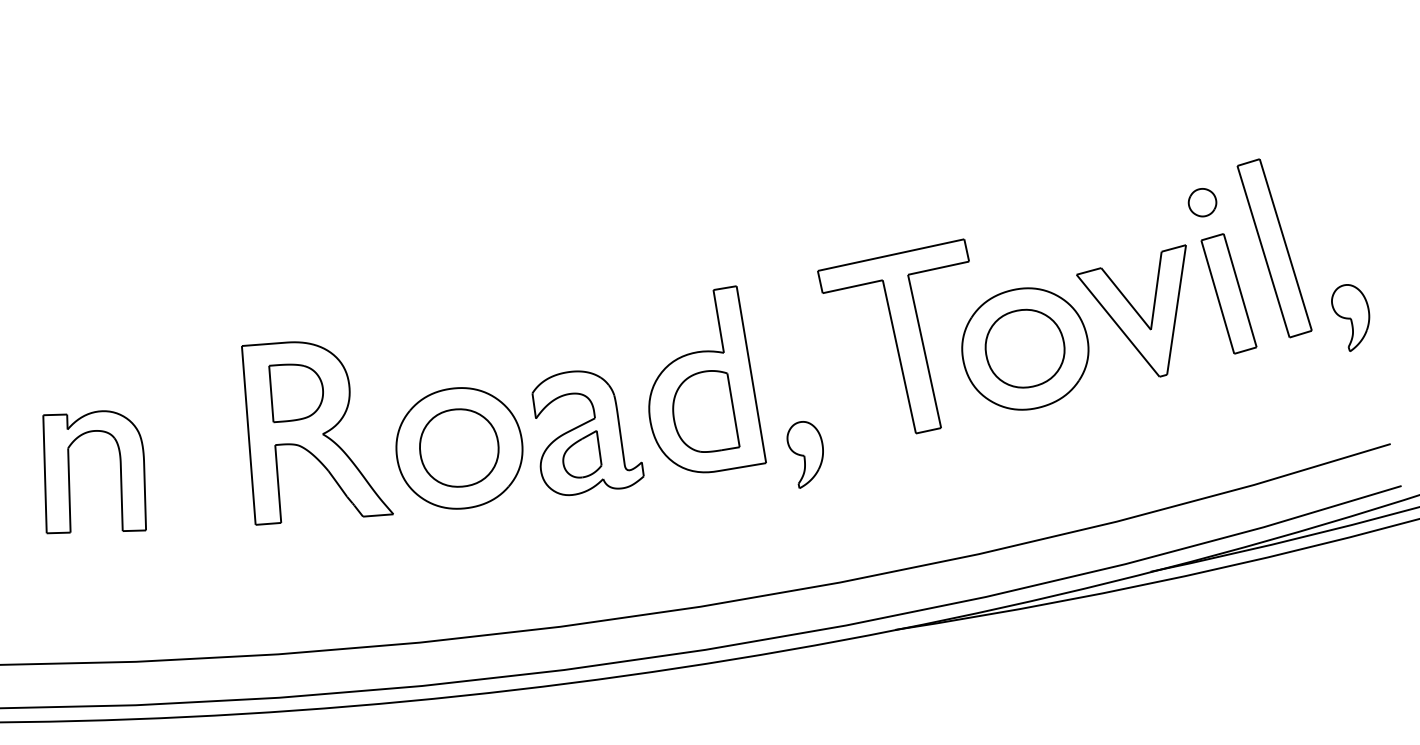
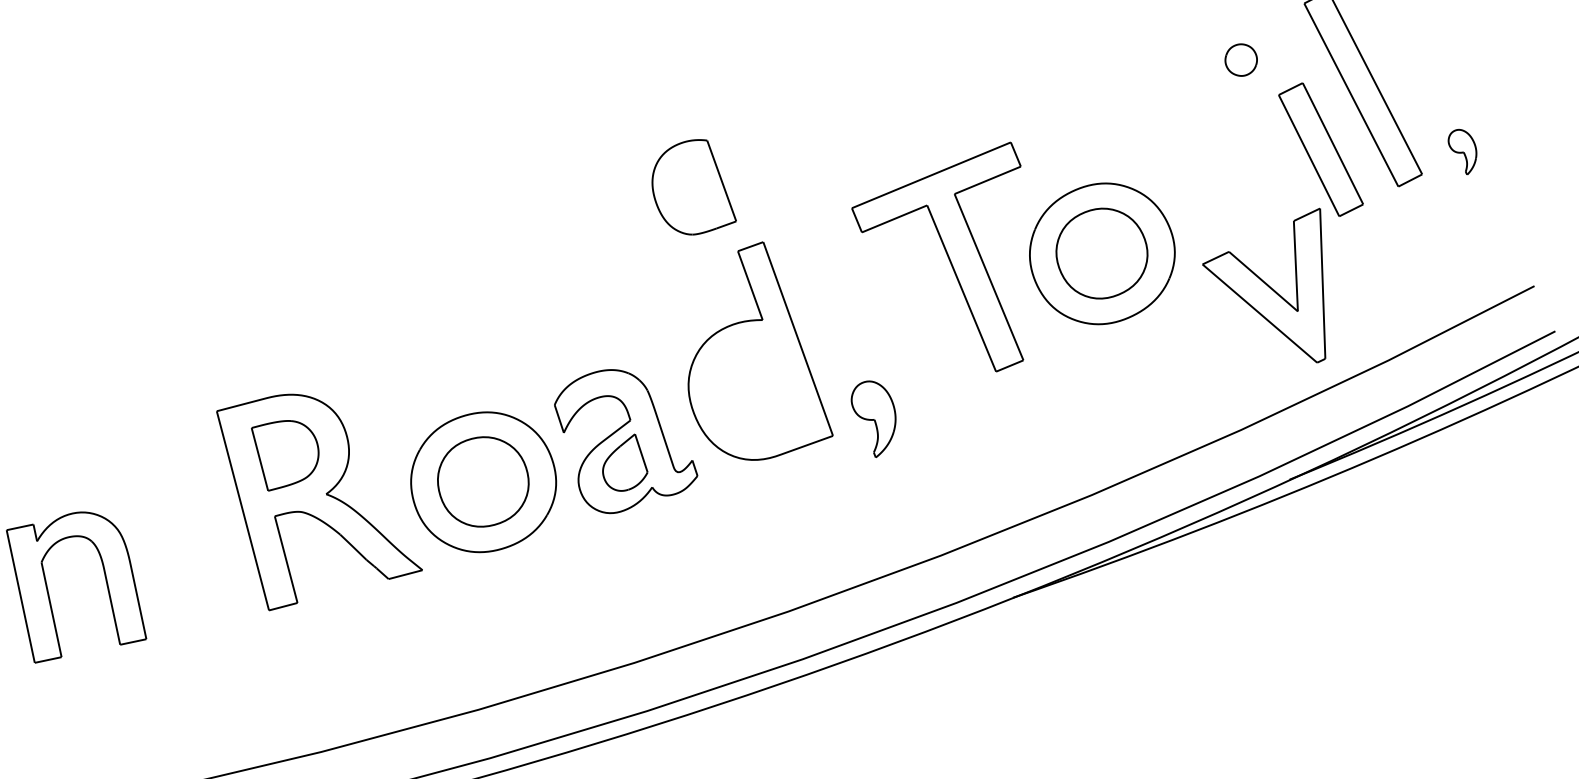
part: (1202, 202) -> (1241, 59), moved
part: (1131, 310) -> (1271, 293), moved
part: (1350, 317) -> (1463, 151), size x0.6
part: (706, 411) -> (691, 187), moved

